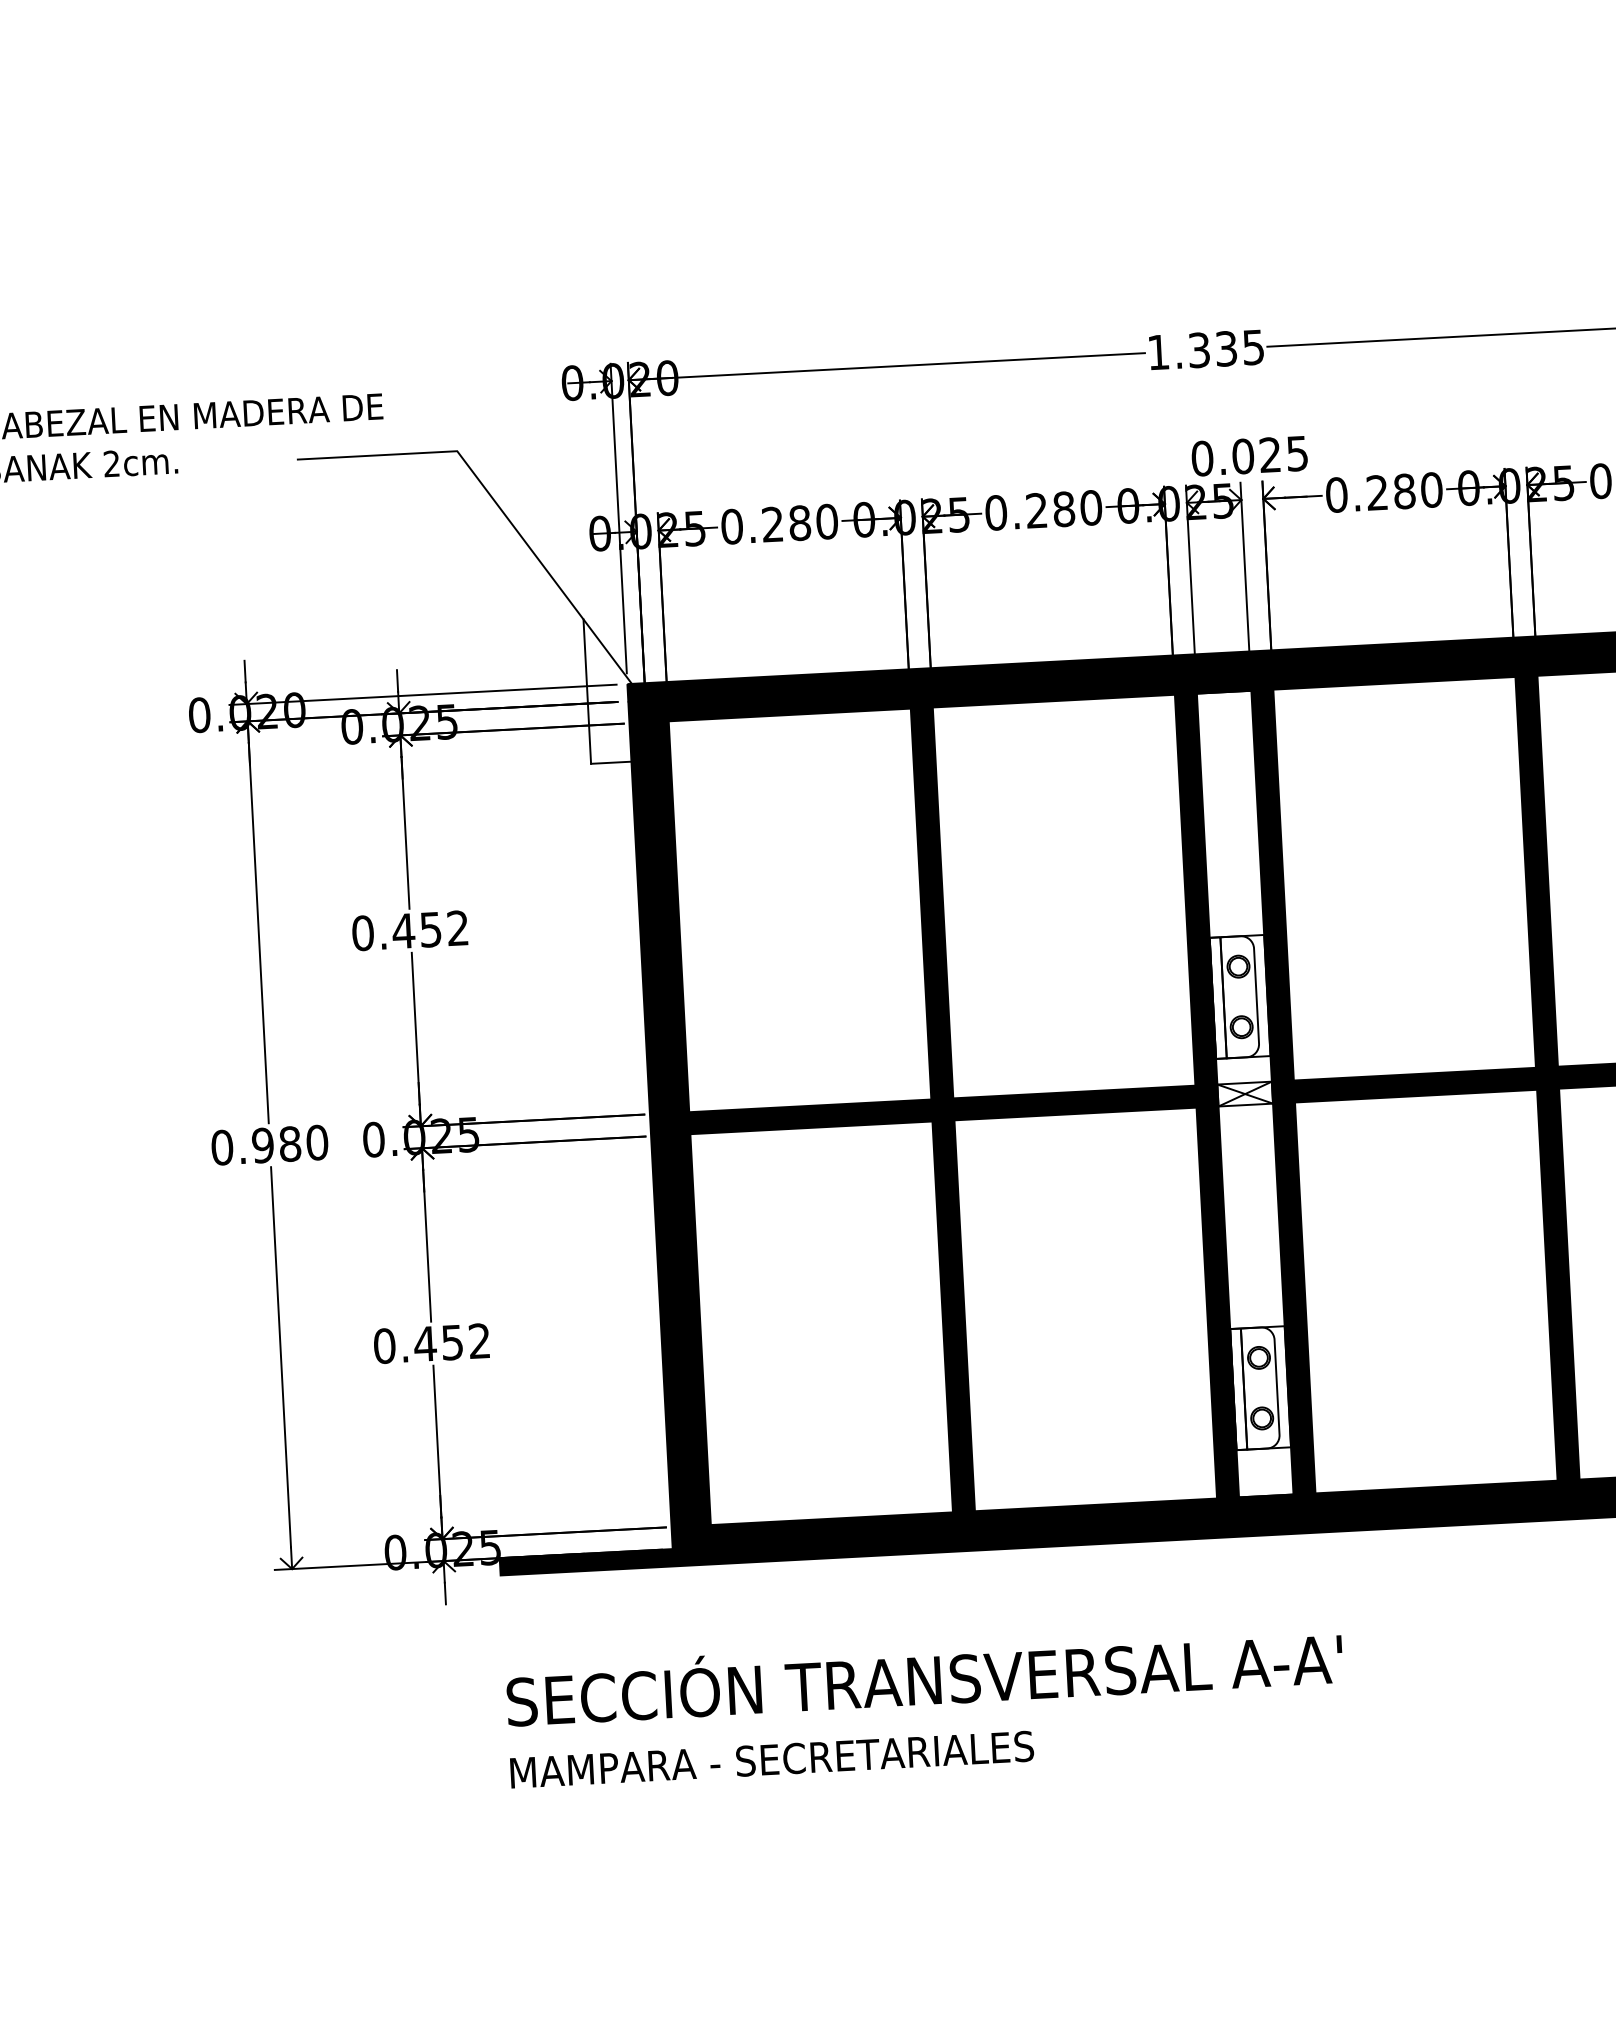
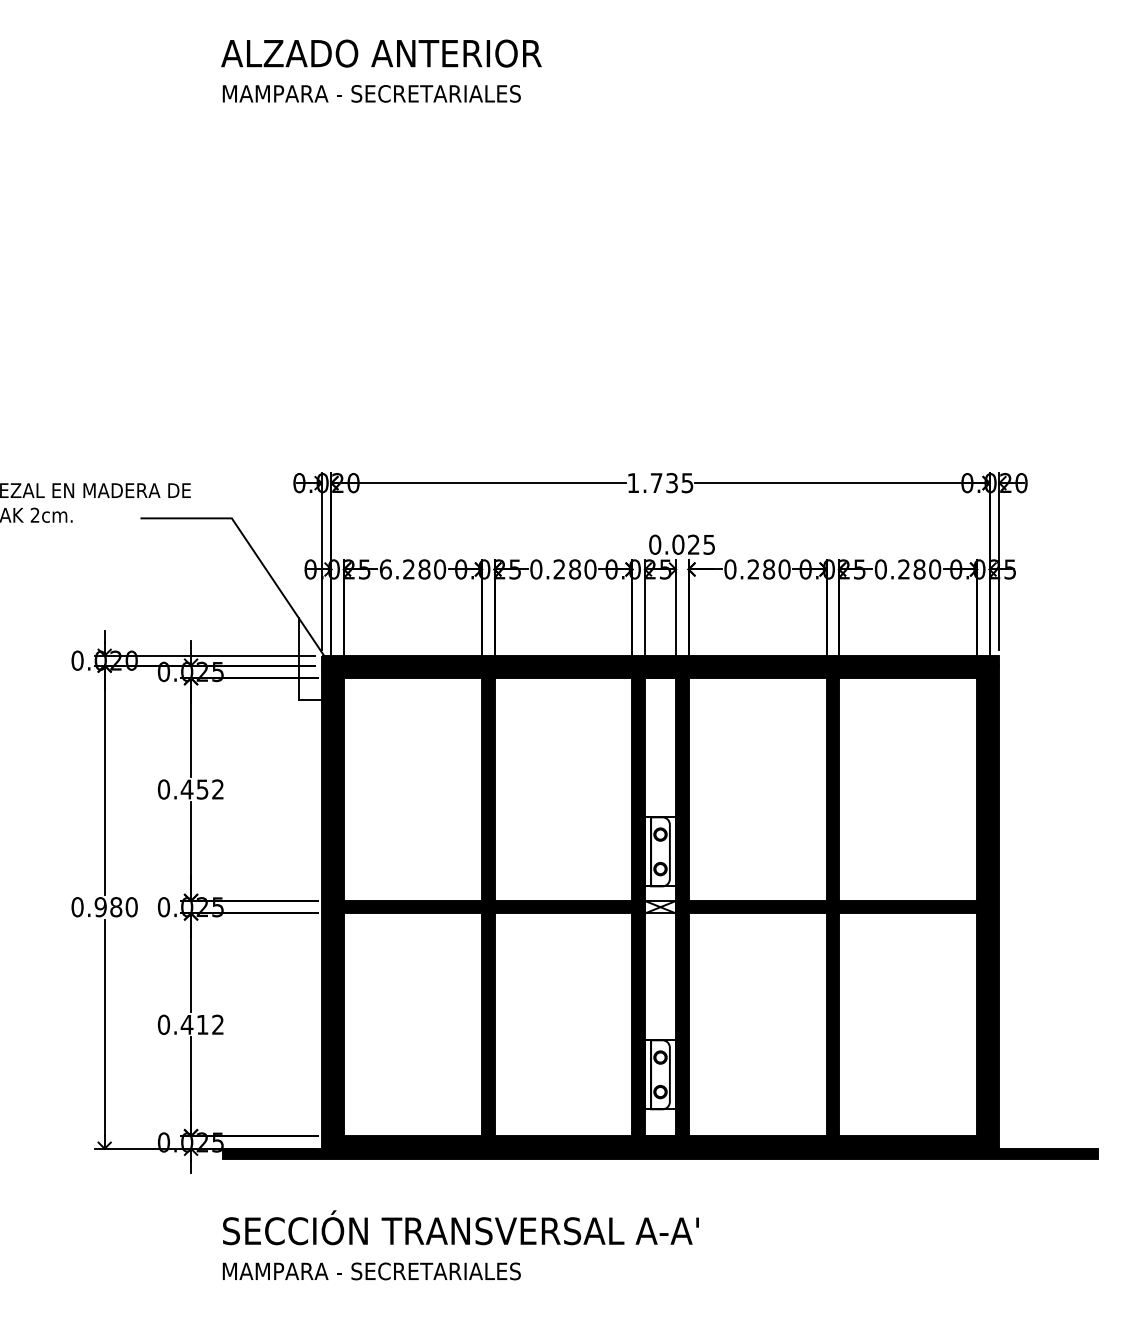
text: (1199, 350) -> (656, 483), 1.335 -> 1.735
text: (731, 526) -> (385, 569), 0.280 -> 6.280
text: (452, 1342) -> (202, 1024), 0.452 -> 0.412

